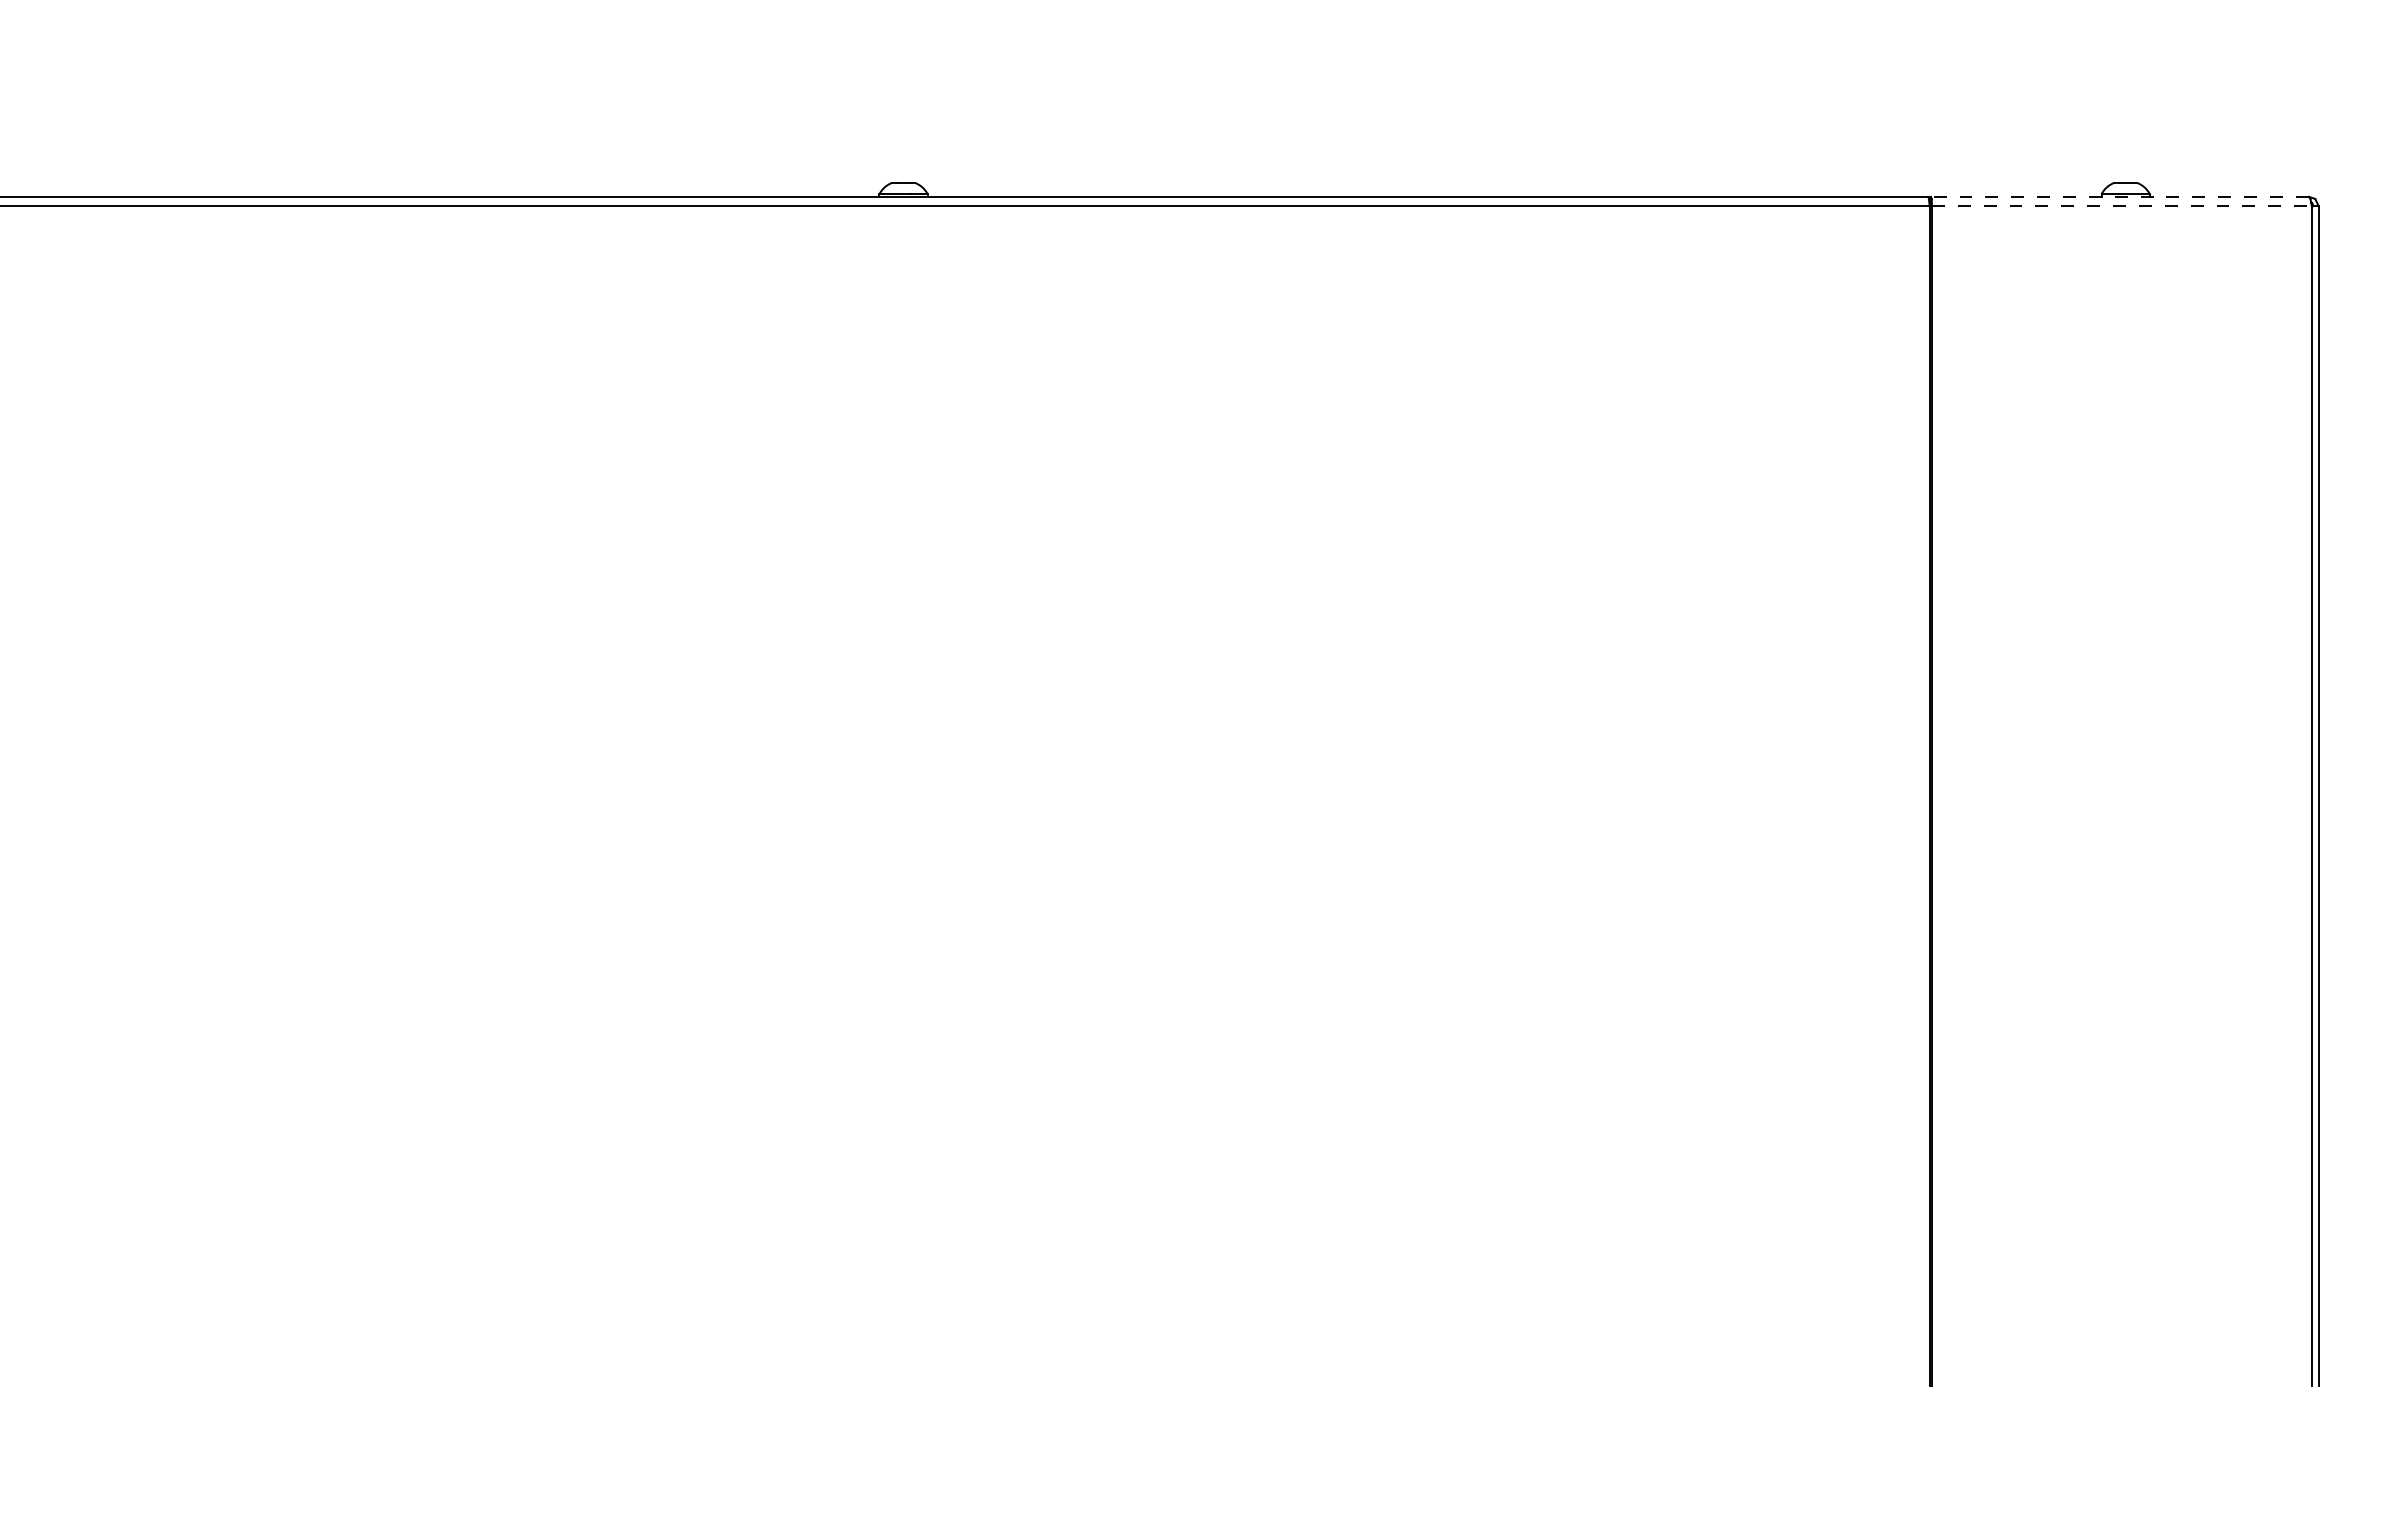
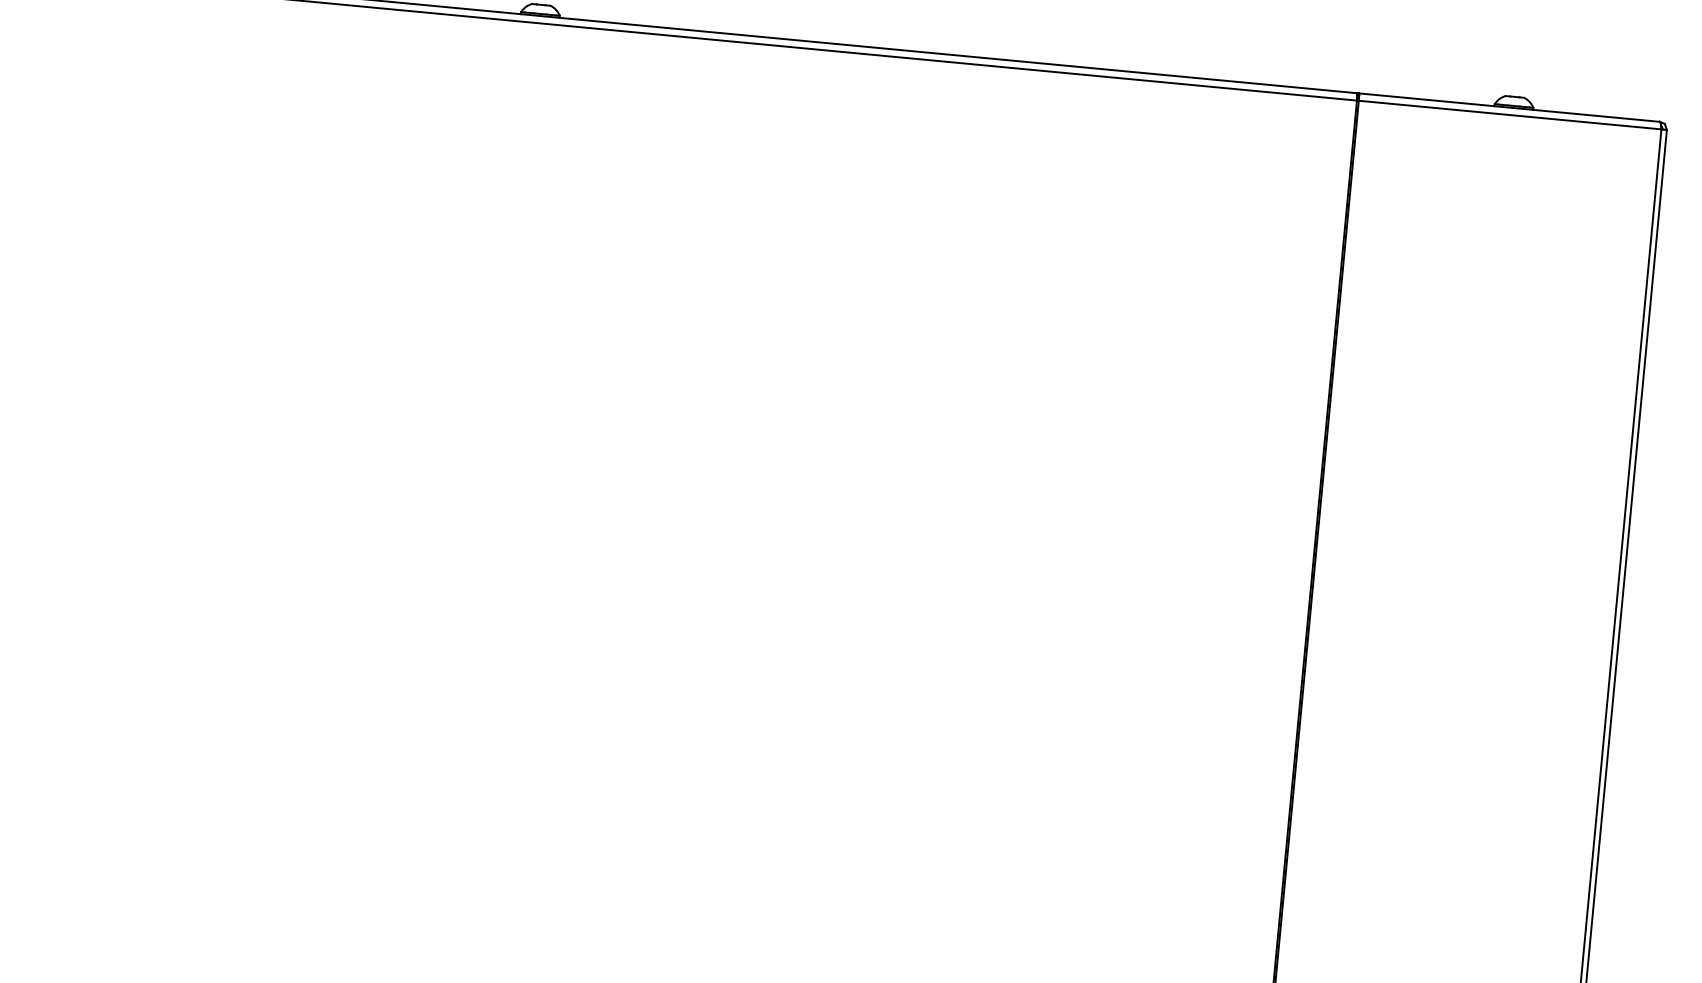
line: (2119, 196) -> (1508, 107), dashed -> solid
line: (2121, 206) -> (1509, 115), dashed -> solid

